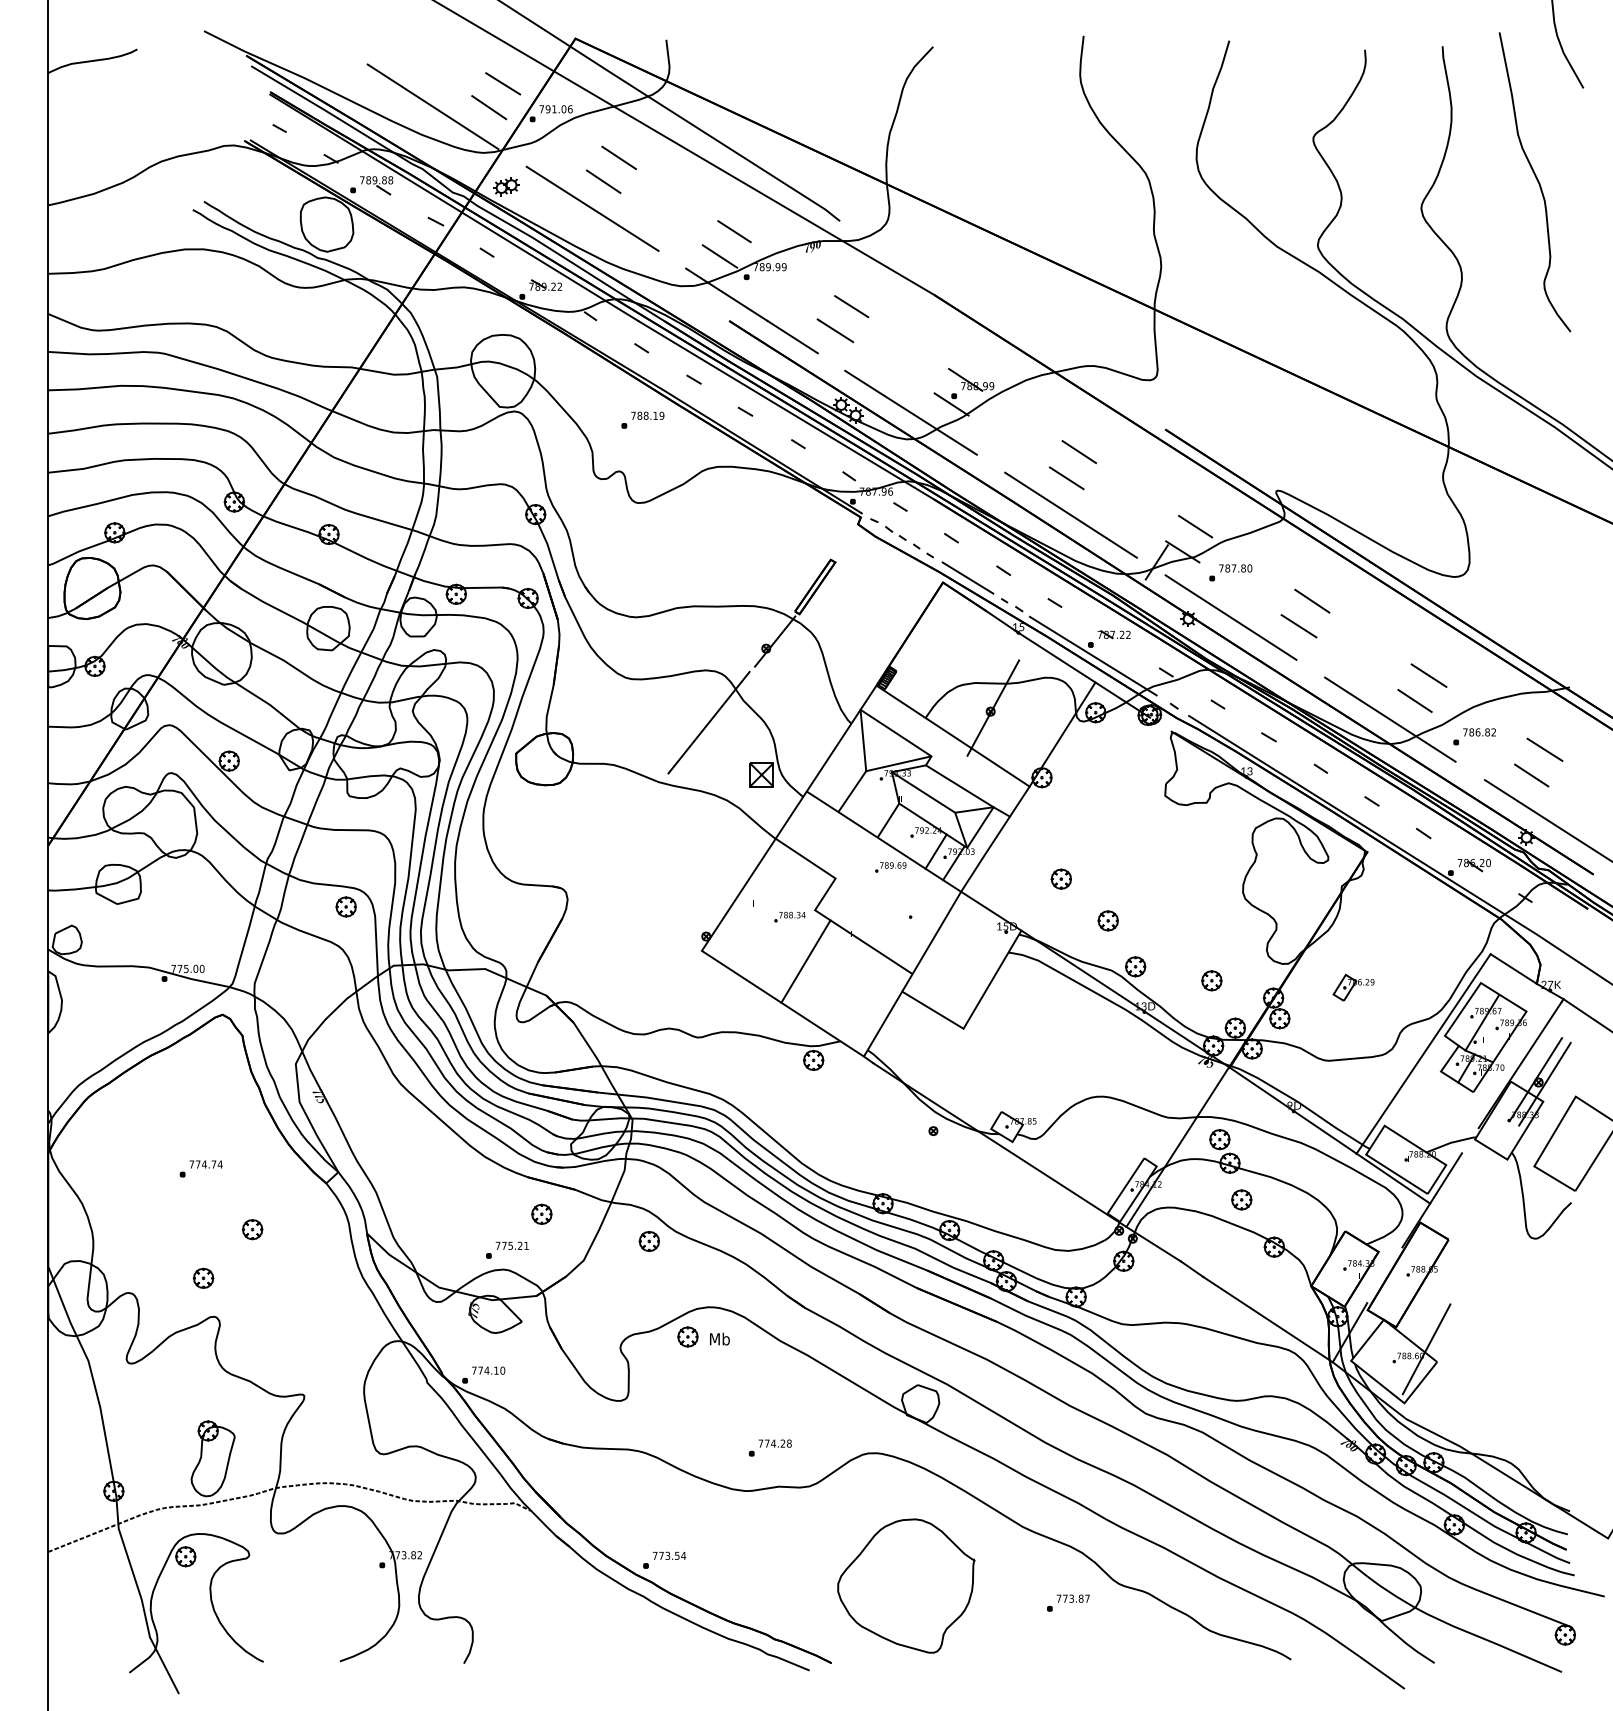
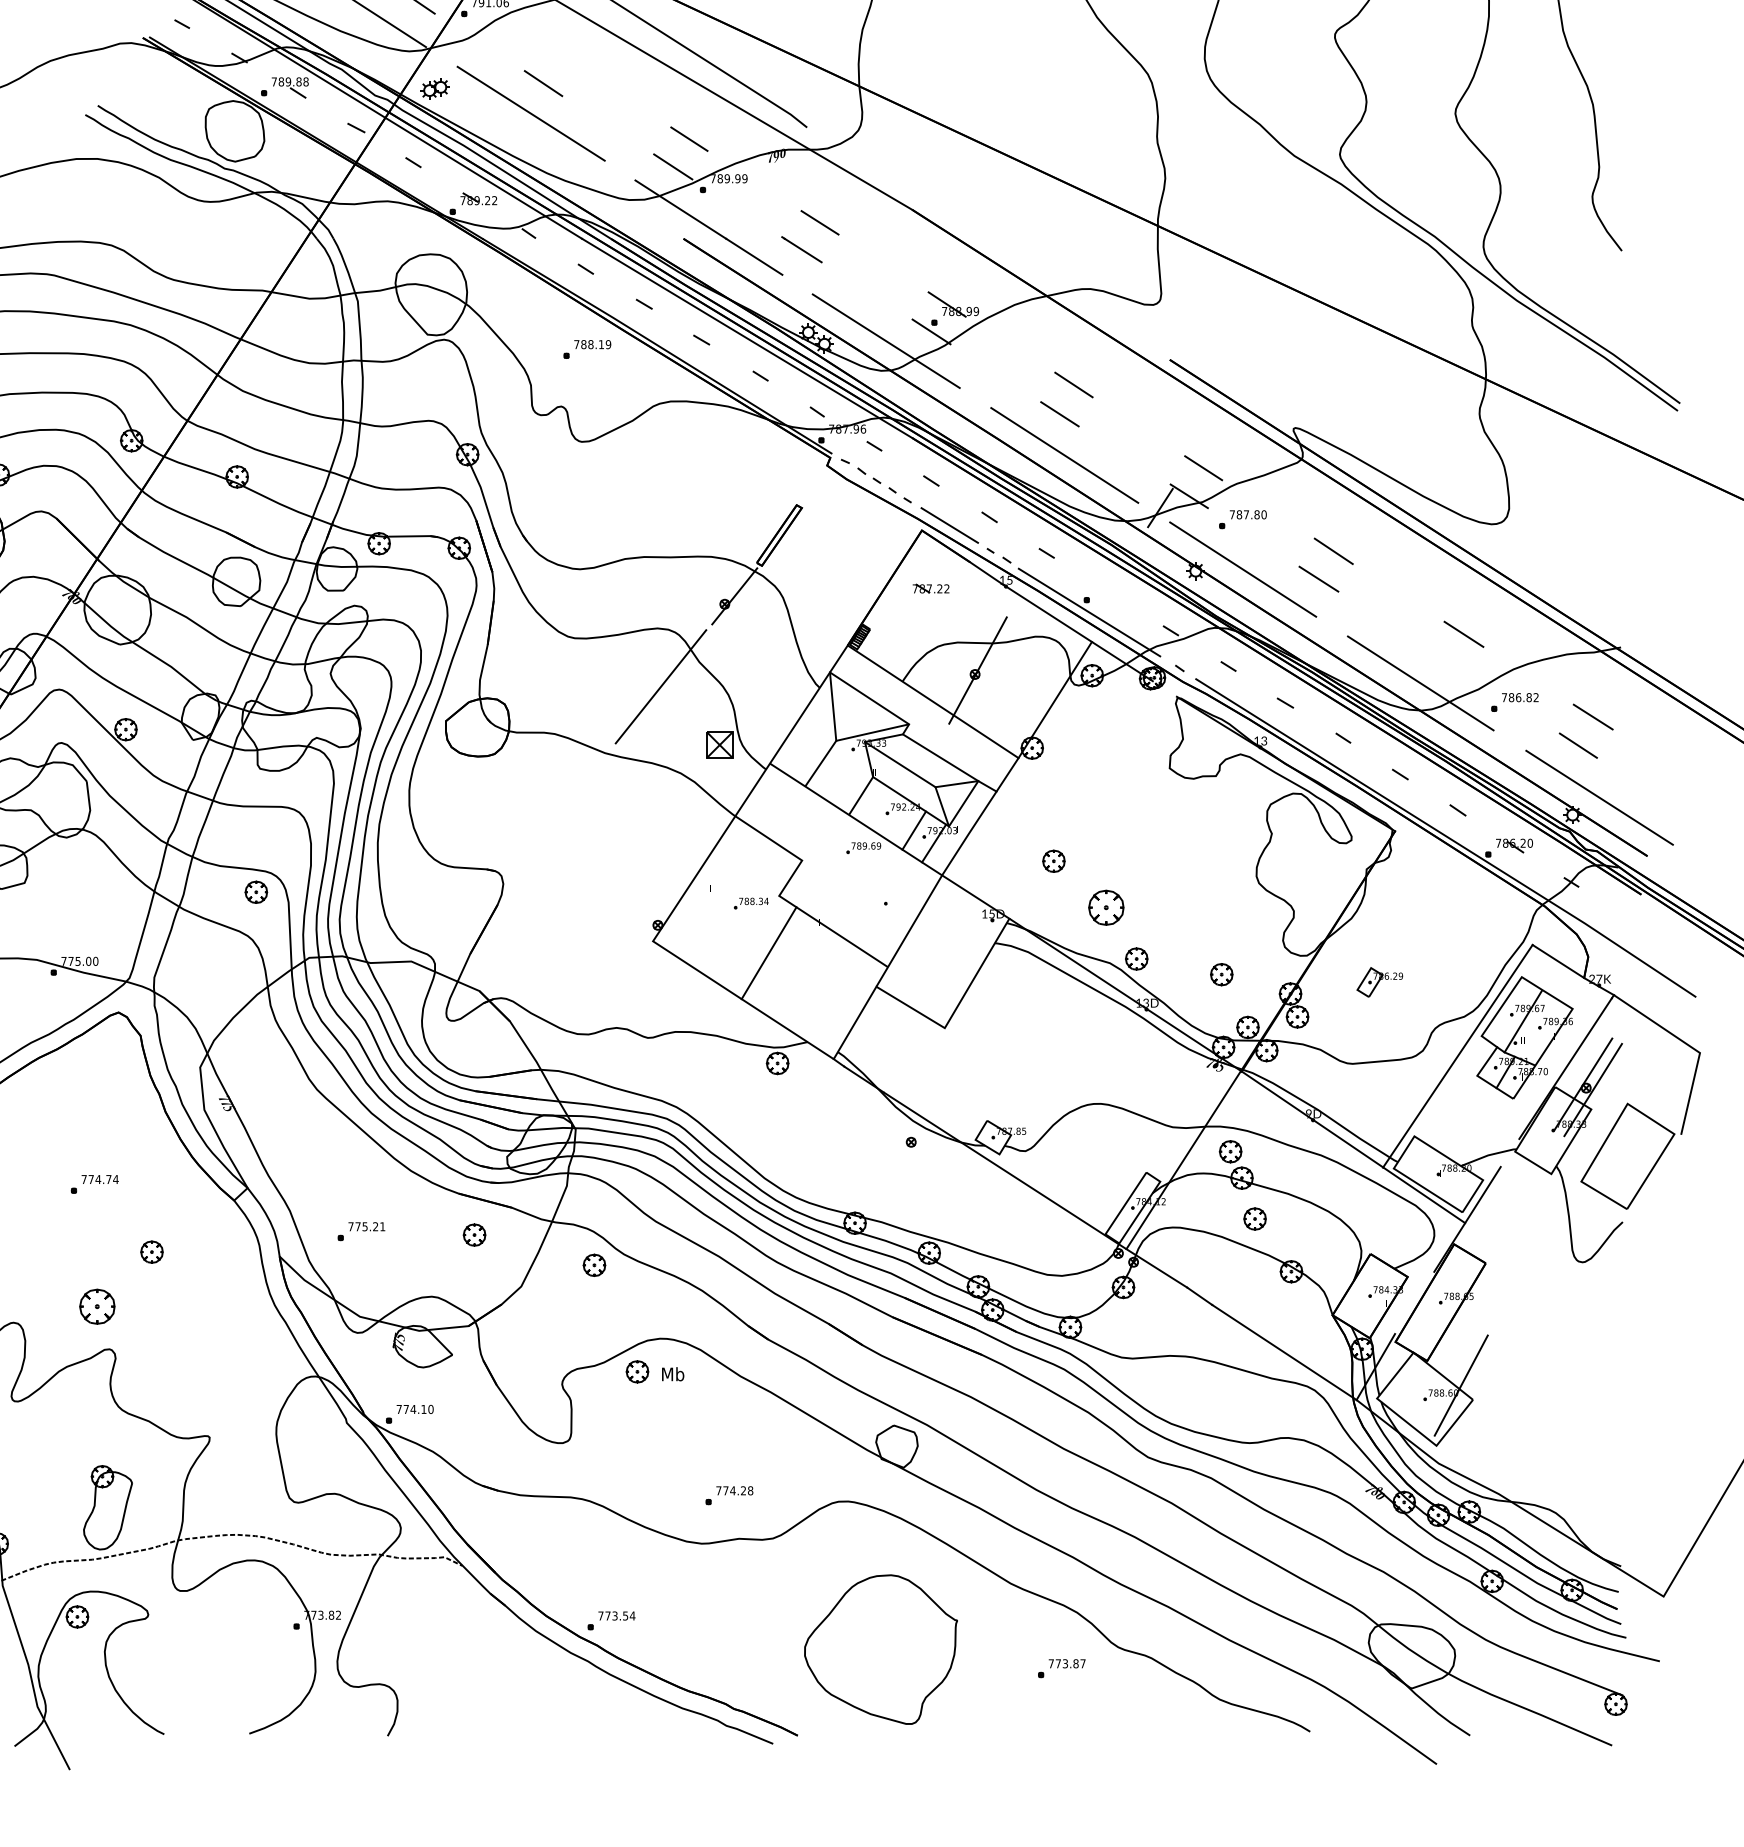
line: (618, 157) -> (560, 56), removed
part: (1113, 634) -> (930, 588), moved
line: (1414, 700) -> (1447, 662), removed
part: (1107, 920) -> (1105, 907), size x1.6
part: (507, 1249) -> (361, 1230), moved
part: (203, 1277) -> (97, 1305), size x1.6

